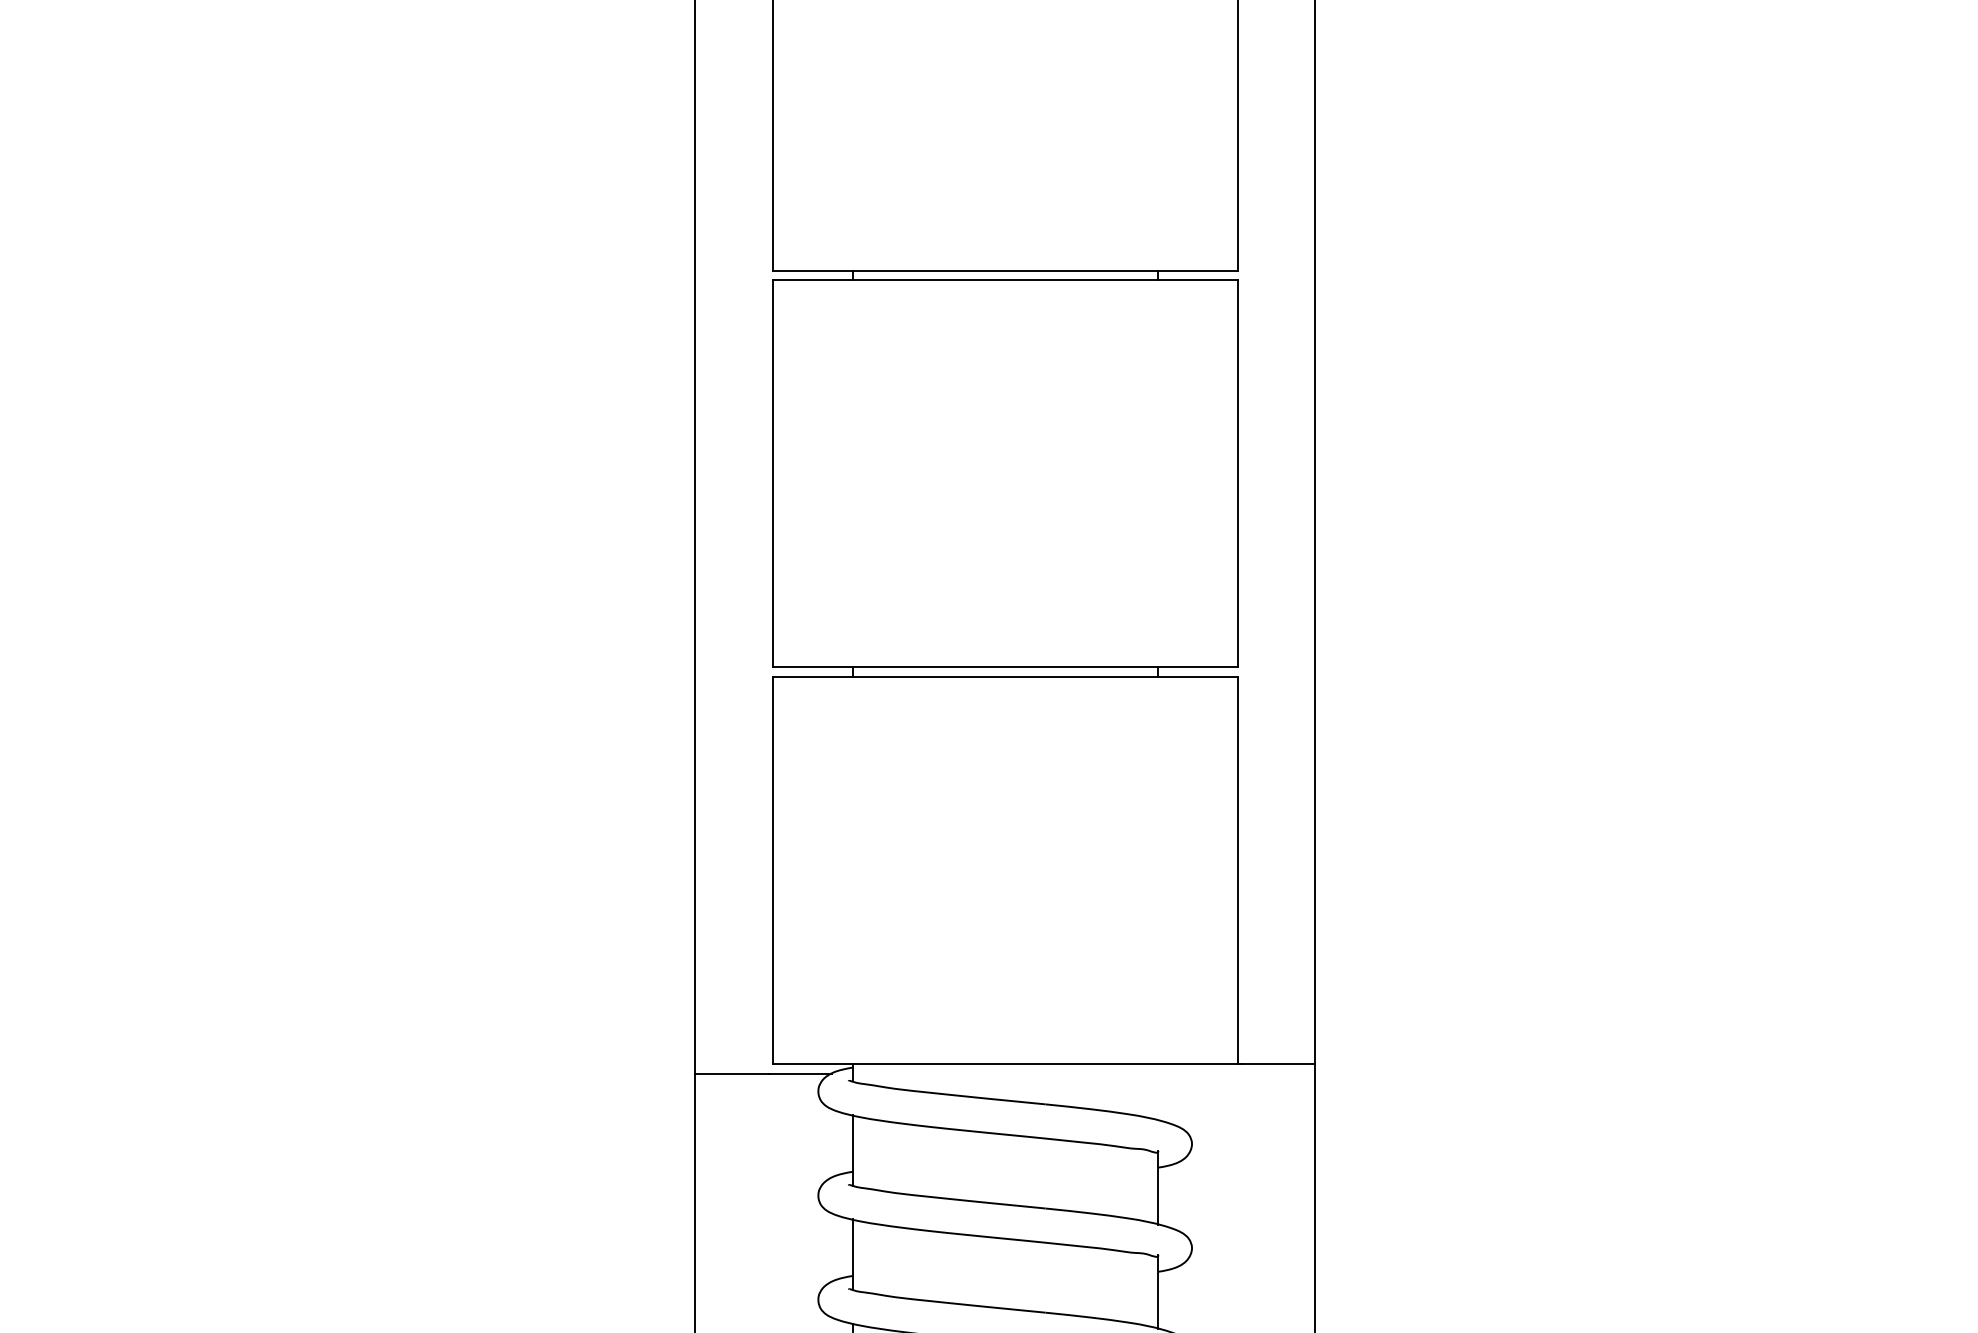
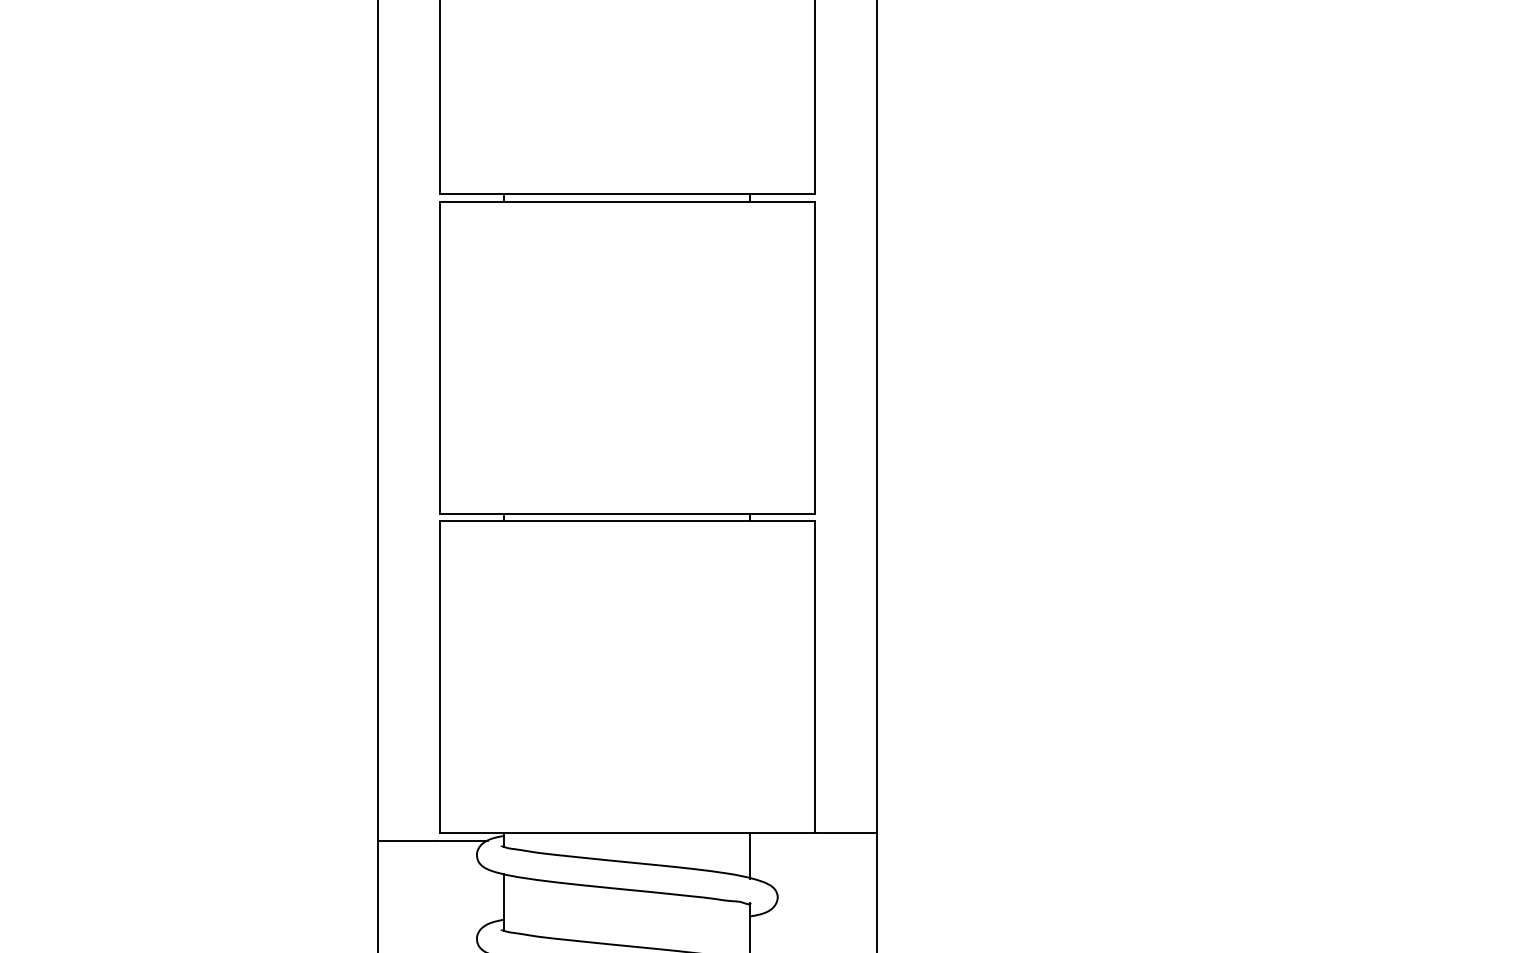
line: (1157, 1092) -> (749, 855), added

